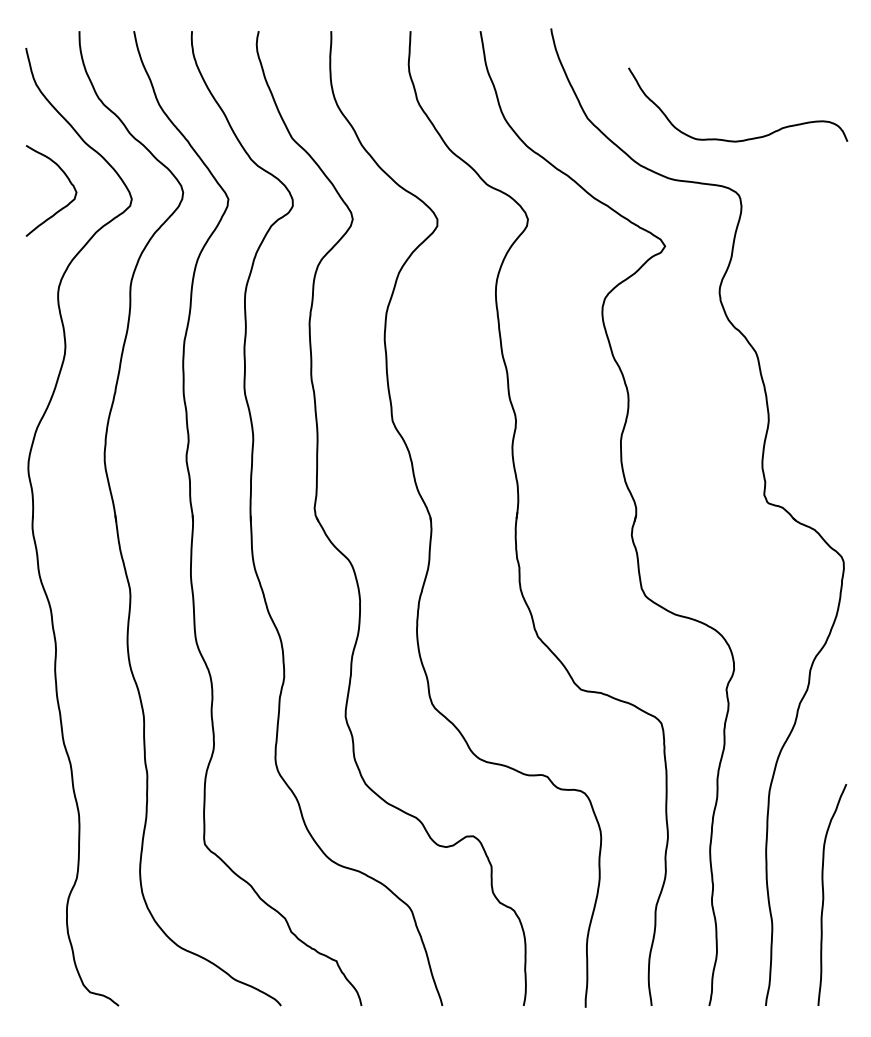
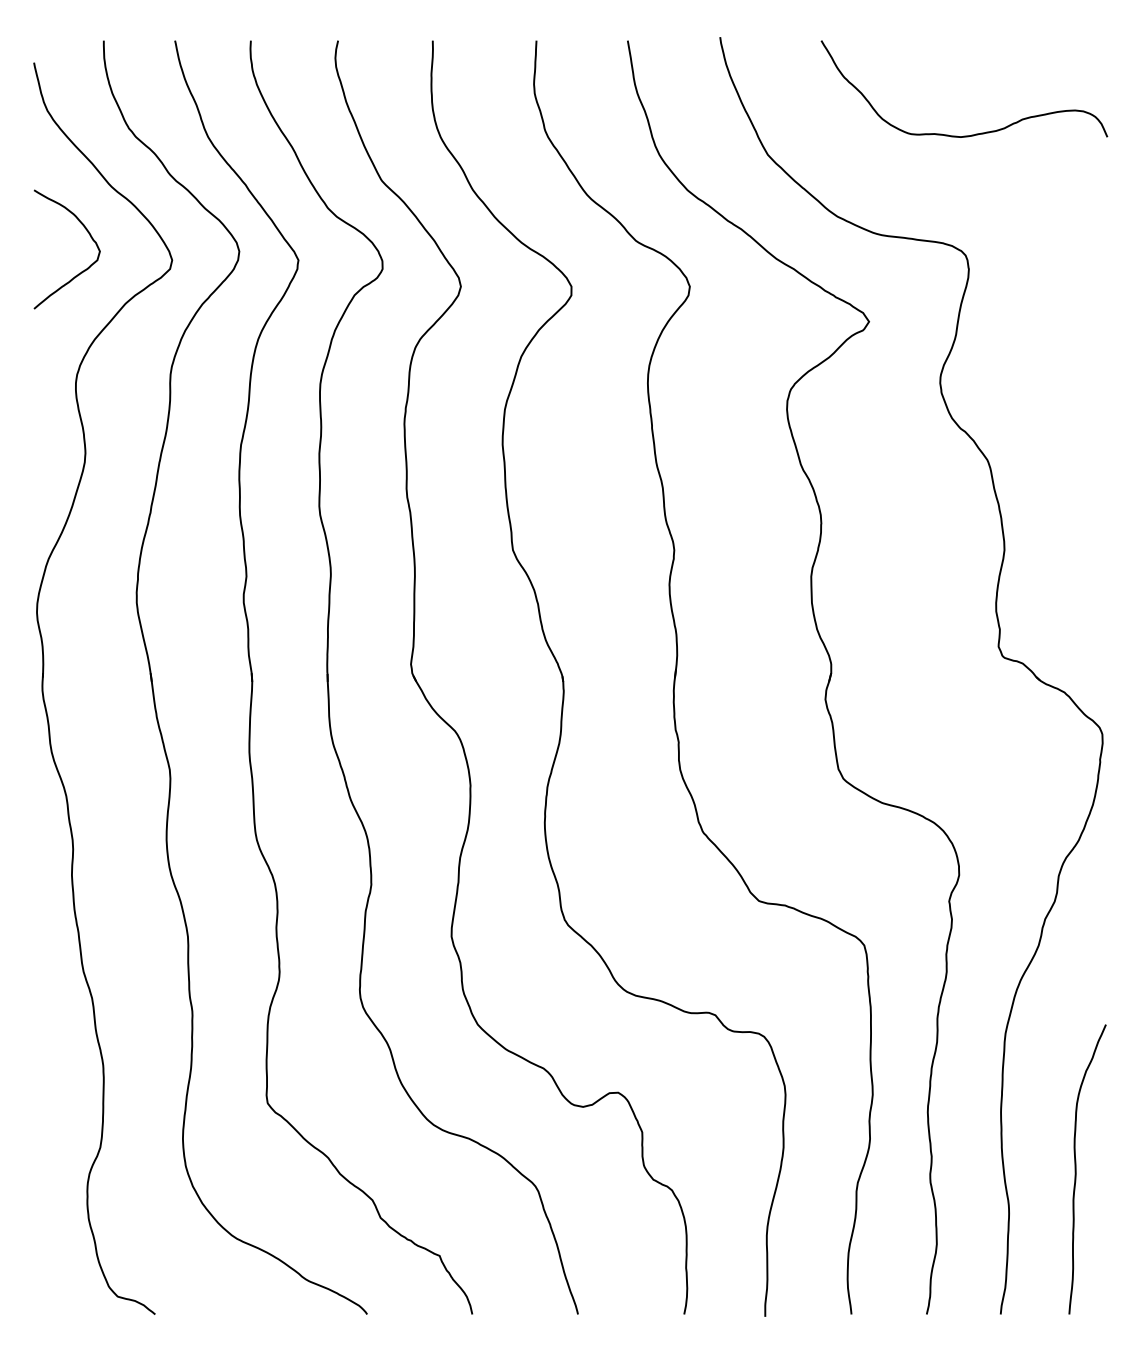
curve: (746, 138) -> (975, 133), moved

